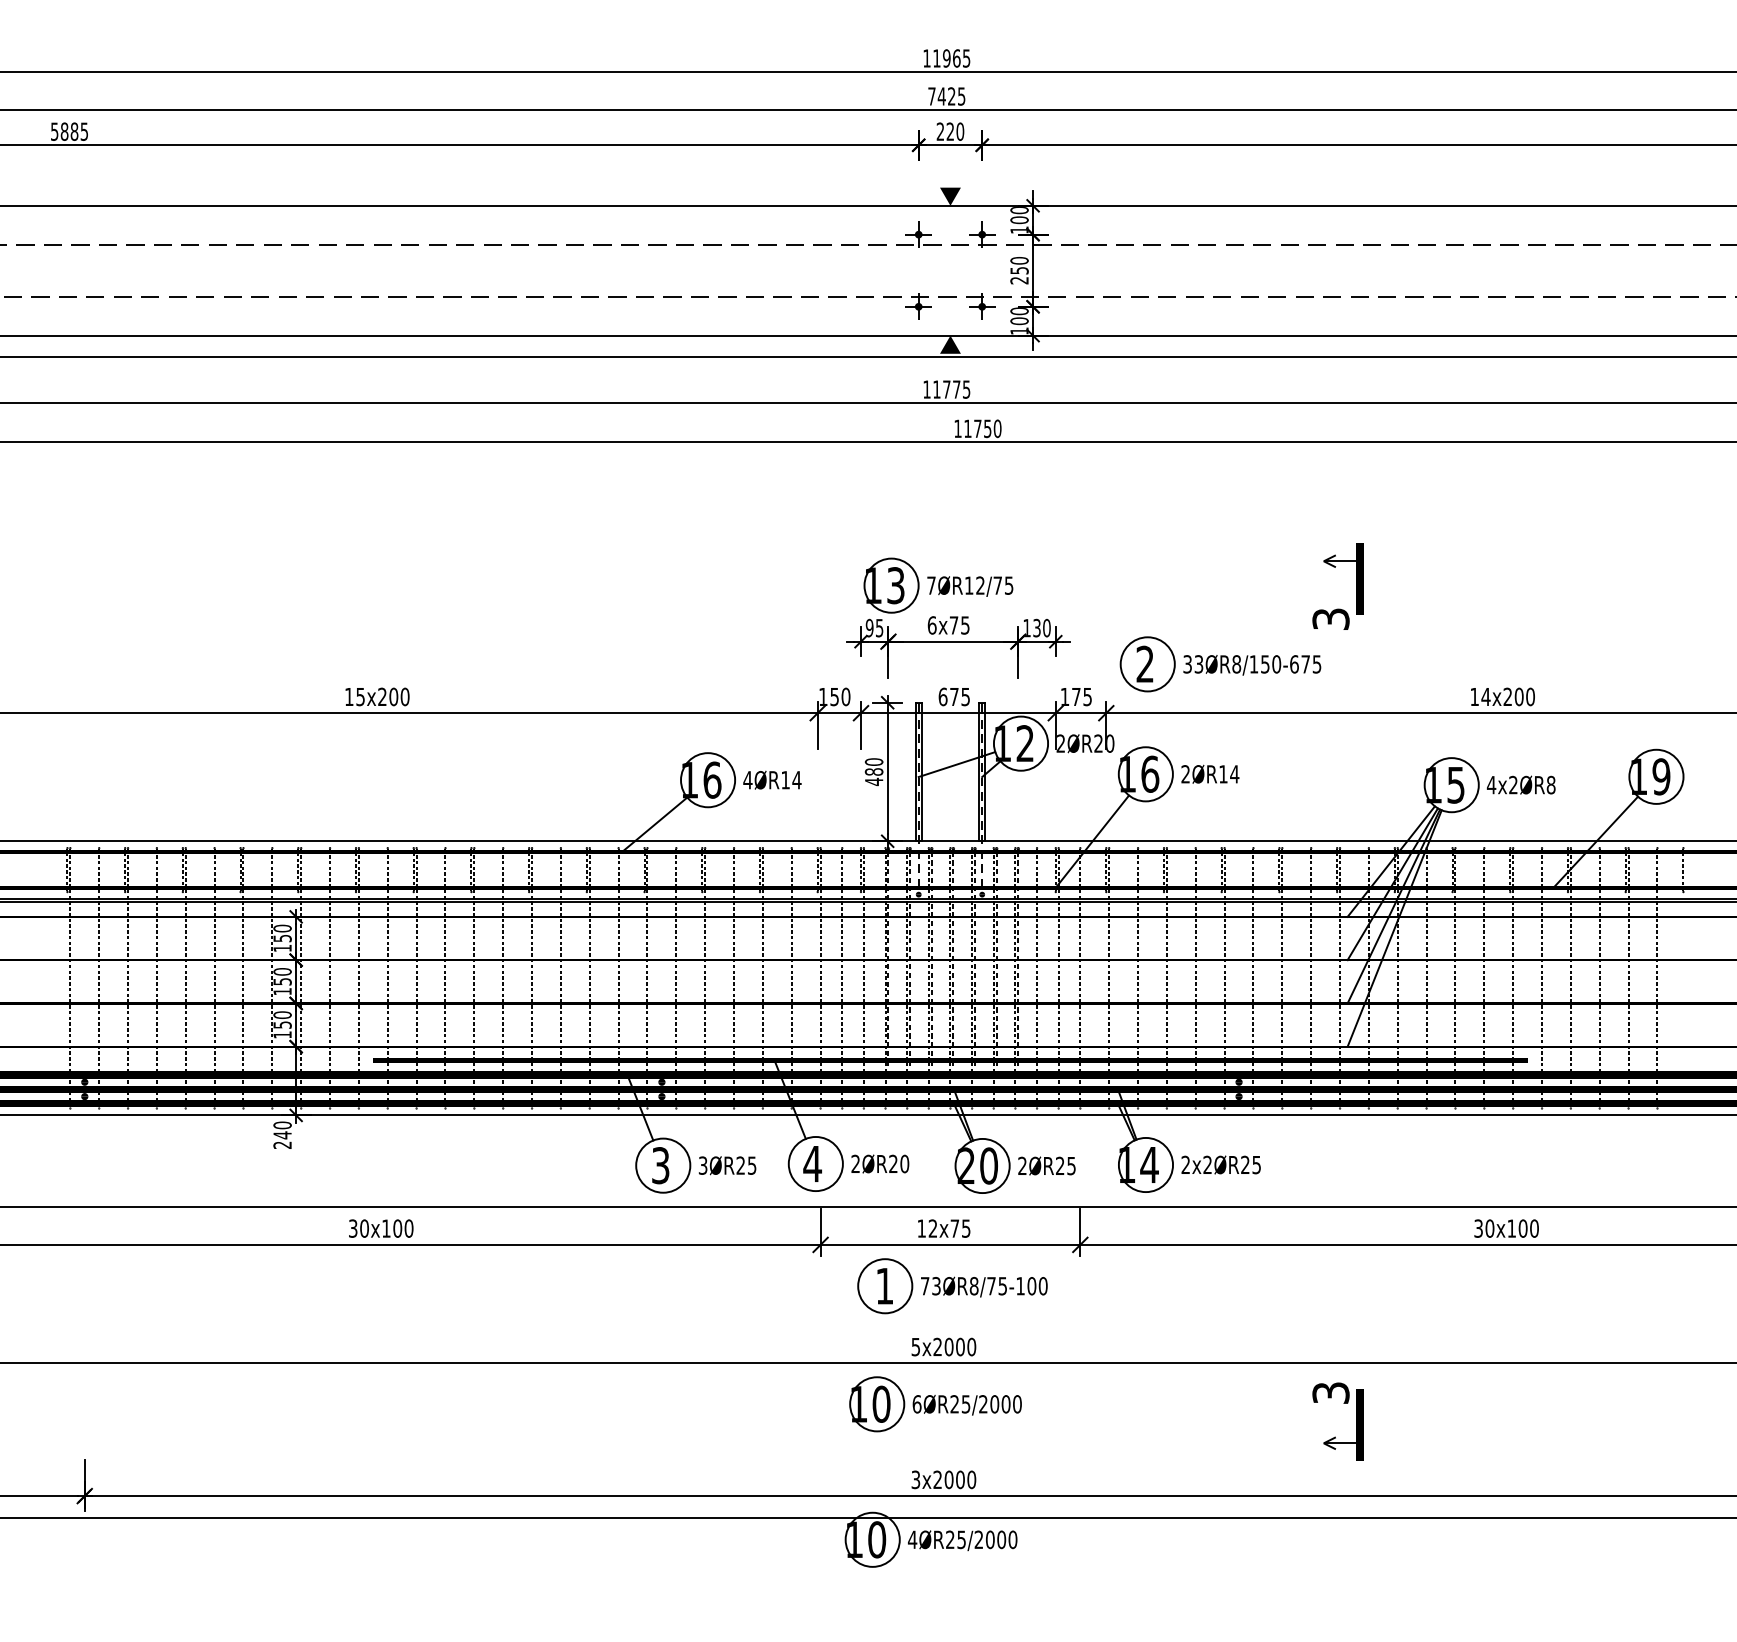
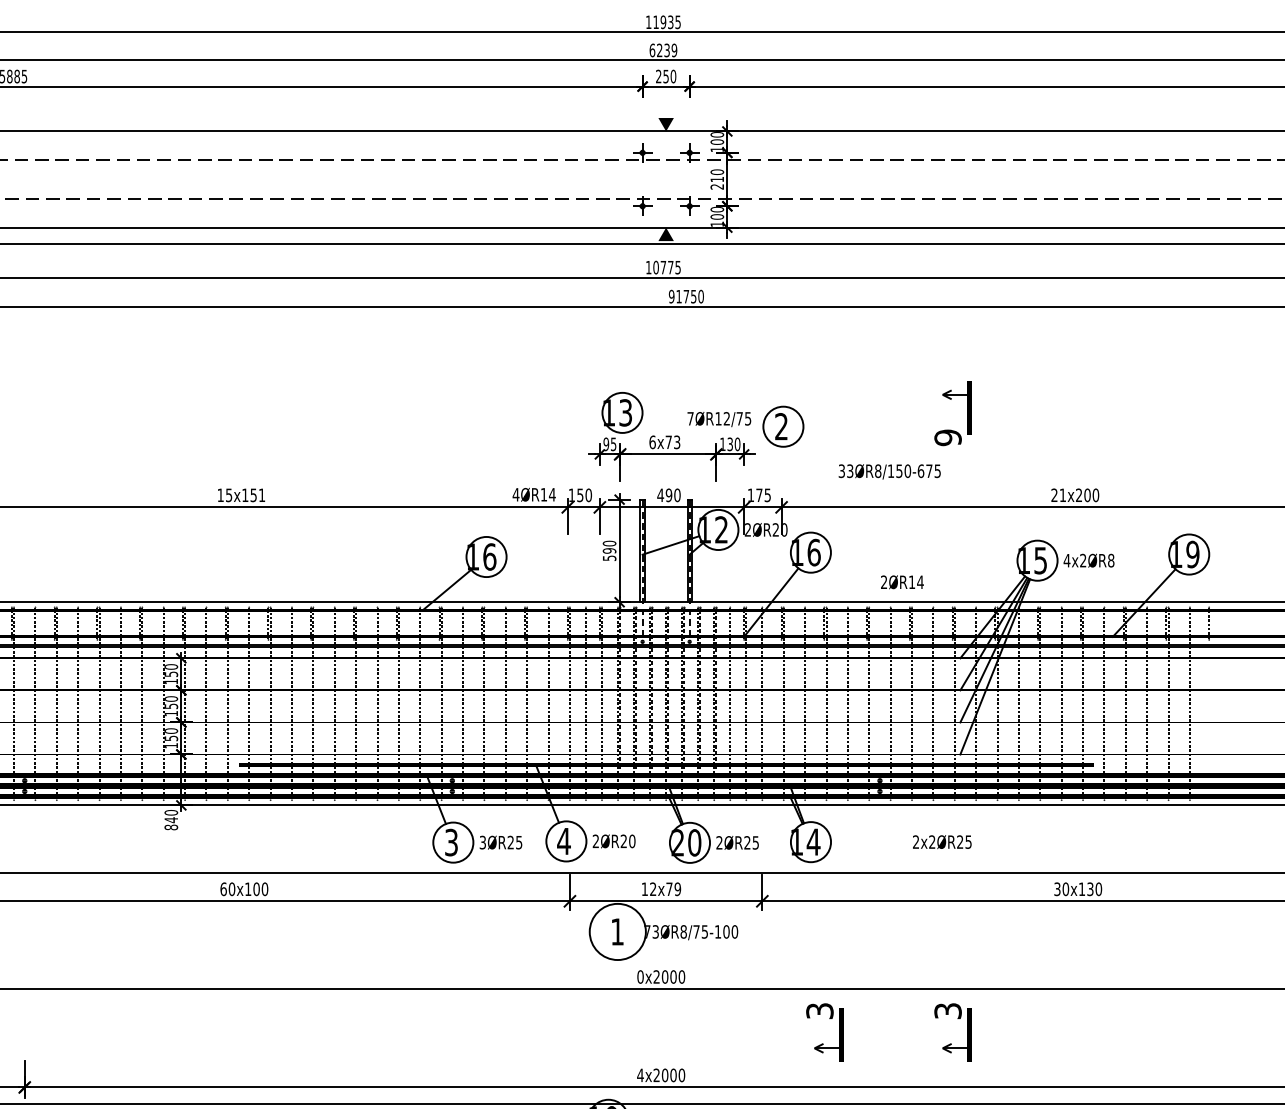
text: (956, 58) -> (670, 22), 11965 -> 11935
text: (946, 96) -> (663, 50), 7425 -> 6239
text: (949, 131) -> (665, 76), 220 -> 250
text: (1019, 270) -> (717, 179), 250 -> 210
text: (936, 389) -> (655, 267), 11775 -> 10775
text: (957, 428) -> (671, 296), 11750 -> 91750
text: (970, 586) -> (719, 419), moved
text: (1330, 619) -> (947, 437), 3 -> 9
text: (965, 624) -> (677, 441), 6x75 -> 6x73
part: (1147, 664) -> (783, 426), moved
text: (393, 696) -> (253, 495), 15x200 -> 15x151
text: (954, 696) -> (669, 495), 675 -> 490
text: (1480, 696) -> (1058, 495), 14x200 -> 21x200
text: (1210, 773) -> (902, 581), moved
text: (874, 777) -> (609, 555), 480 -> 590
text: (772, 779) -> (534, 494), moved
text: (282, 1145) -> (171, 827), 240 -> 840
text: (1220, 1164) -> (941, 841), moved
text: (352, 1228) -> (223, 889), 30x100 -> 60x100
text: (965, 1228) -> (677, 889), 12x75 -> 12x79
text: (1522, 1228) -> (1089, 889), 30x100 -> 30x130
circle: (885, 1286) -> (618, 932), size x1.4
text: (915, 1346) -> (640, 976), 5x2000 -> 0x2000
part: (935, 1404) -> (655, 1019), removed
part: (1162, 1436) -> (823, 1043), added
text: (915, 1479) -> (640, 1075), 3x2000 -> 4x2000

